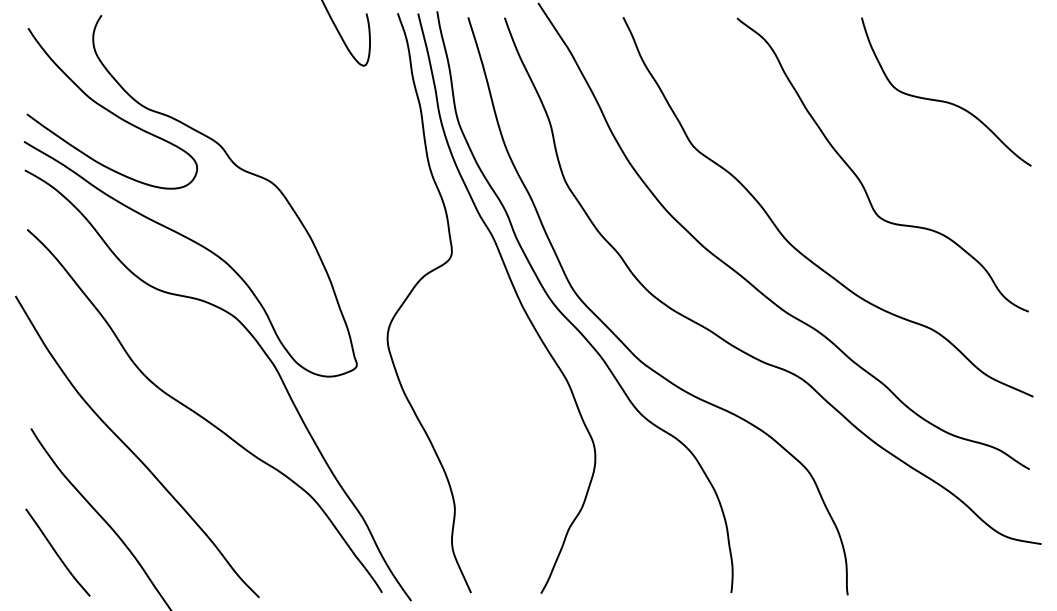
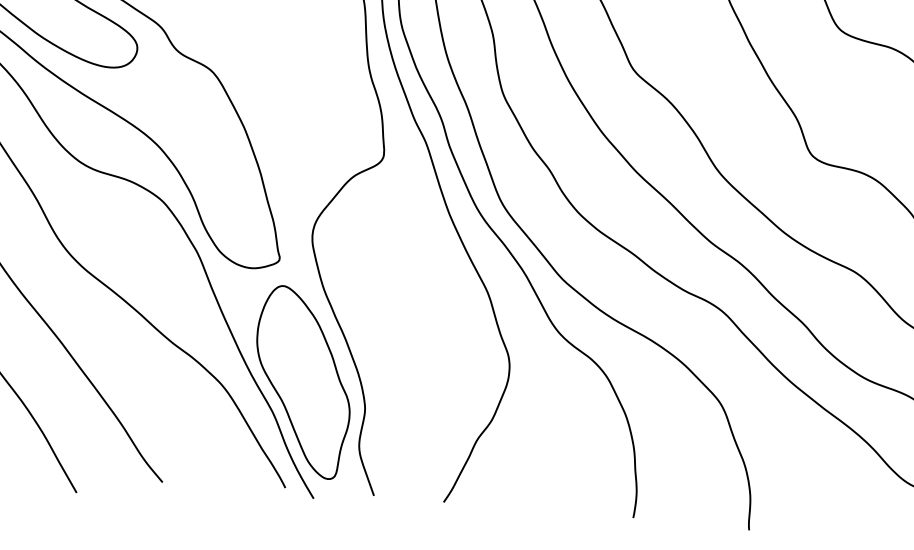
part: (390, 485) -> (302, 381), added

